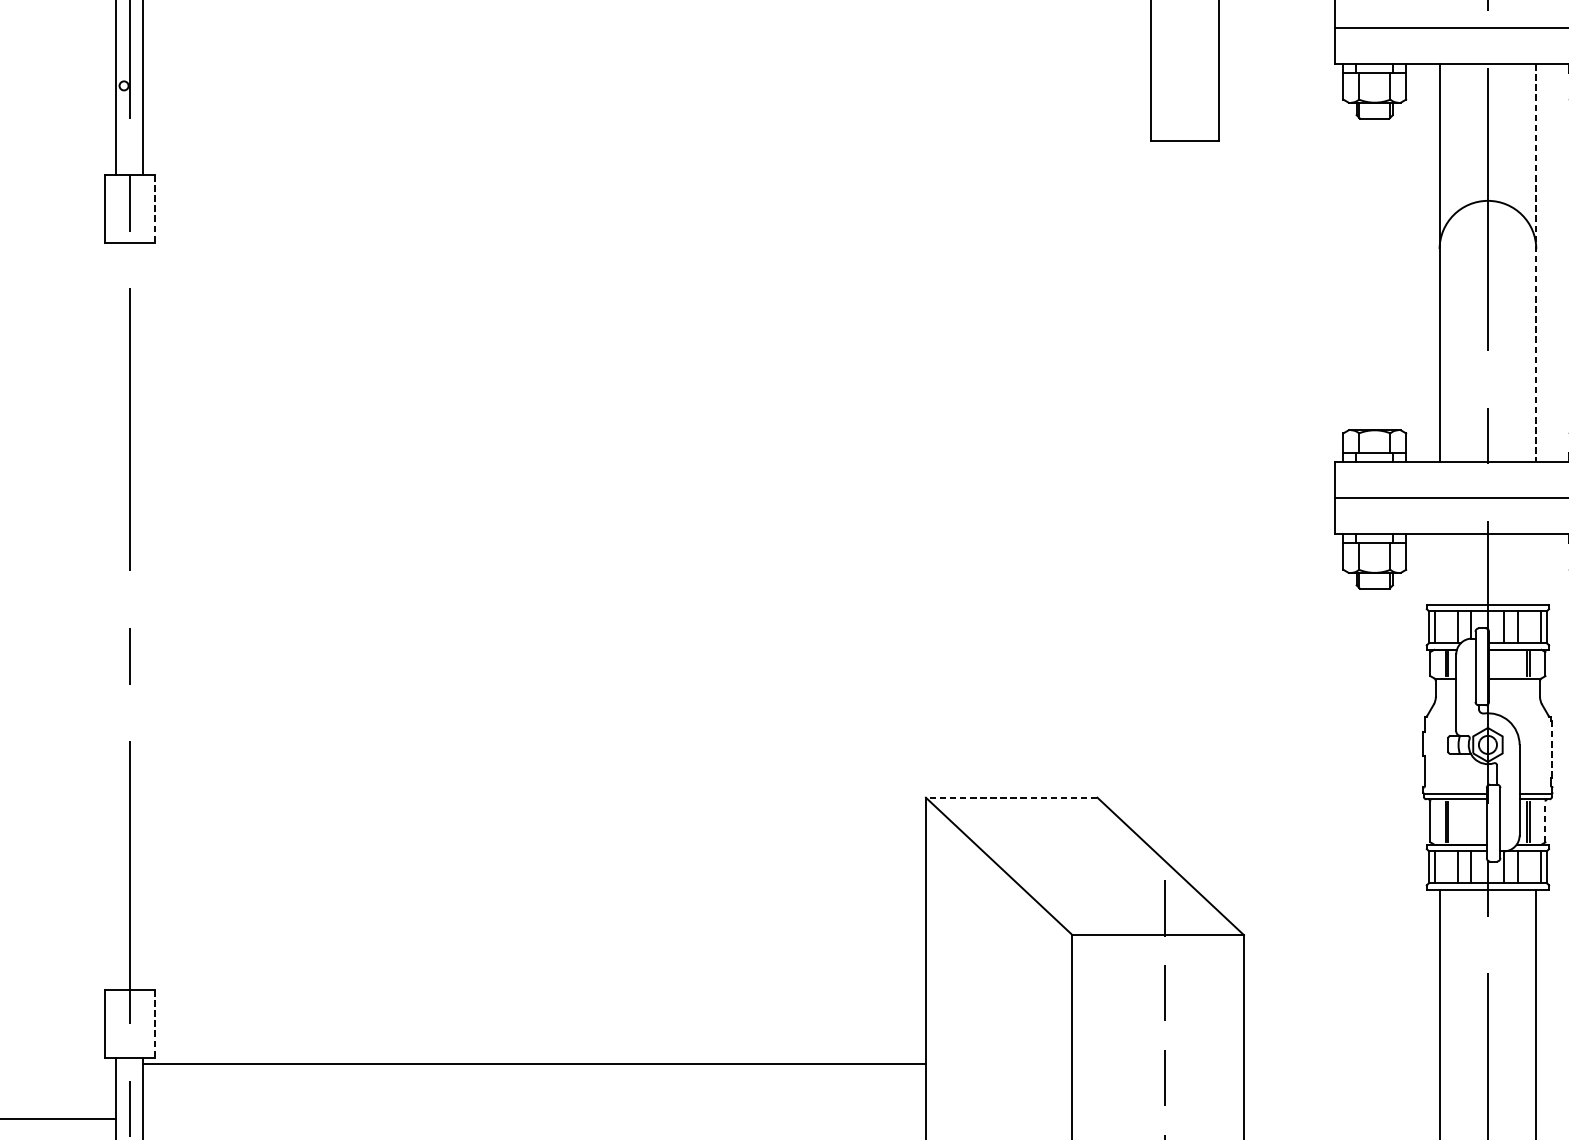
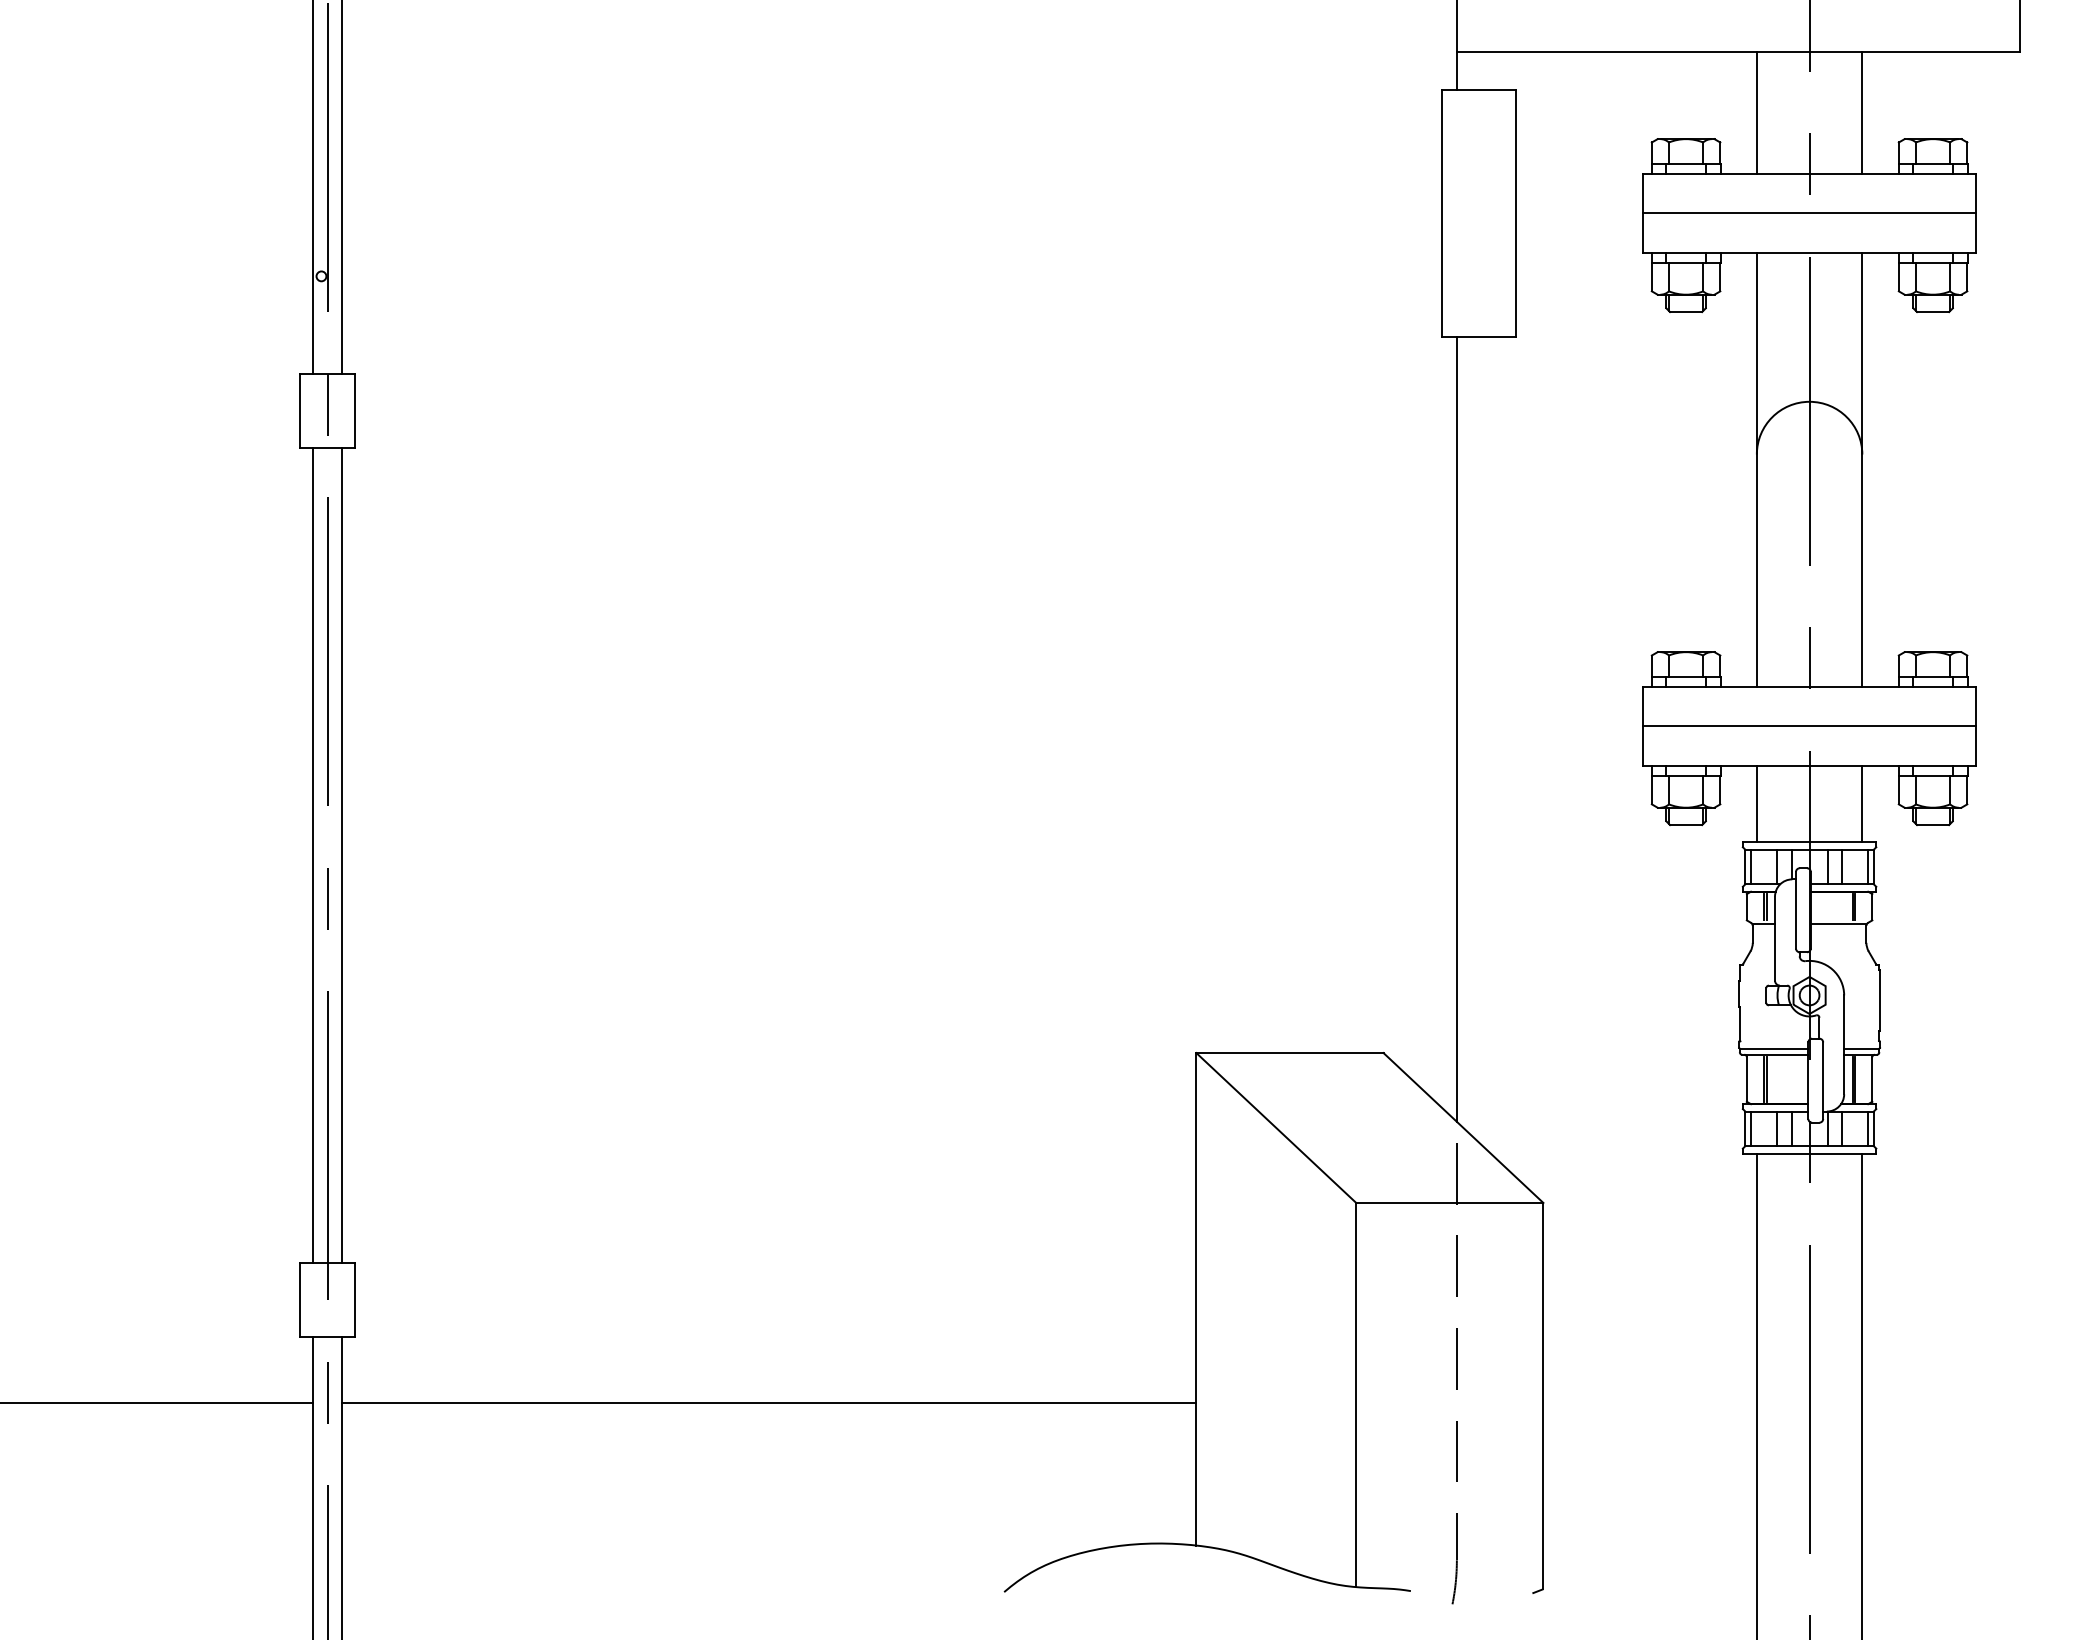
line: (154, 209) -> (354, 411), dashed -> solid
line: (1536, 262) -> (1862, 469), dashed -> solid
line: (1164, 500) -> (1456, 728), added
line: (1439, 569) -> (1756, 803), added
line: (1536, 569) -> (1862, 803), added
line: (115, 615) -> (312, 854), added
line: (143, 615) -> (342, 854), added
line: (1552, 749) -> (1879, 1000), dashed -> solid
line: (1011, 798) -> (1289, 1053), dashed -> solid
line: (1545, 821) -> (1872, 1079), dashed -> solid
line: (154, 1024) -> (354, 1300), dashed -> solid
line: (534, 1063) -> (769, 1403), moved

